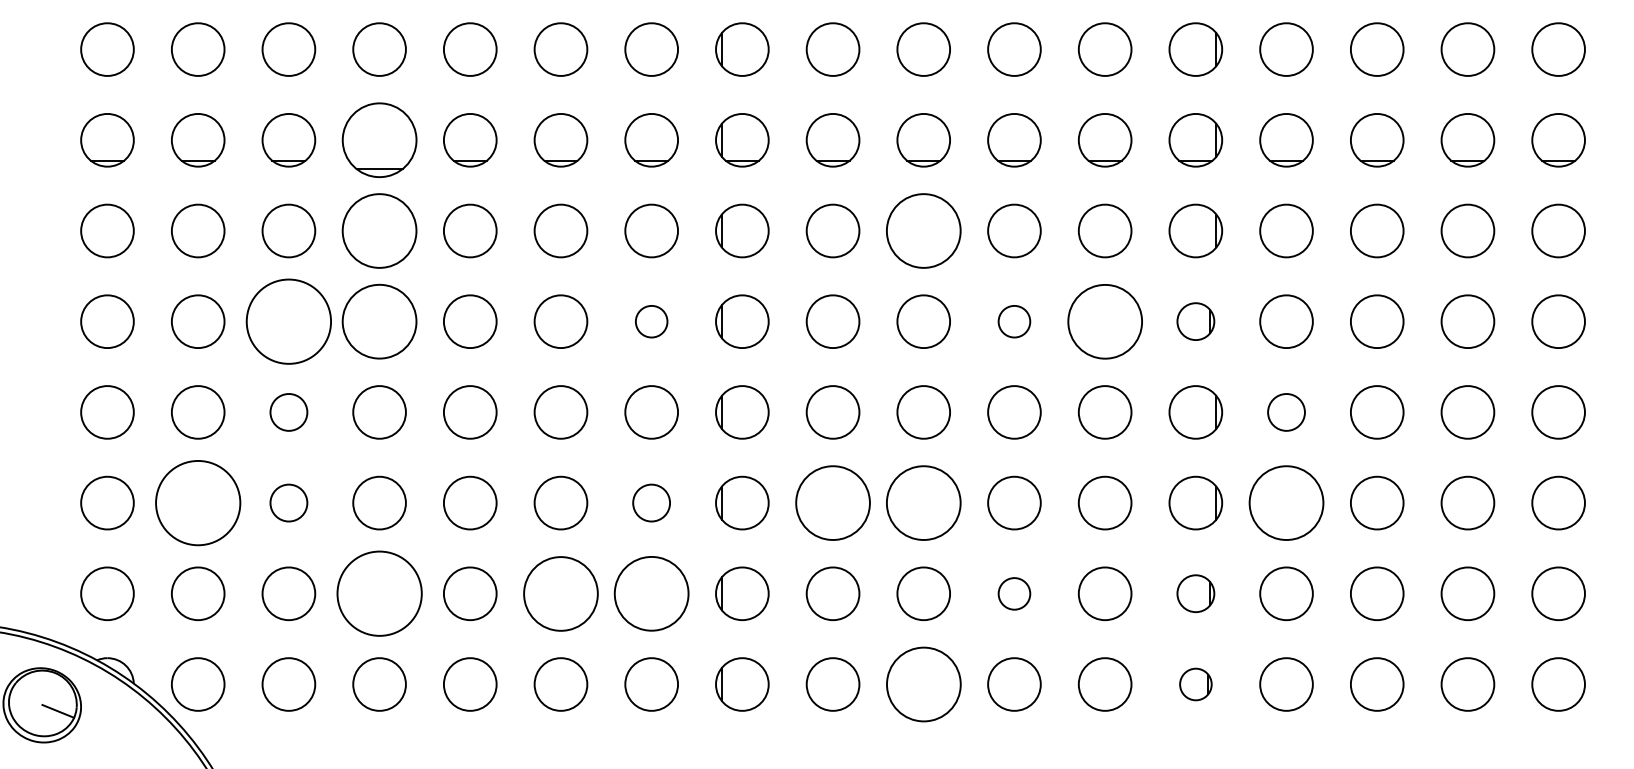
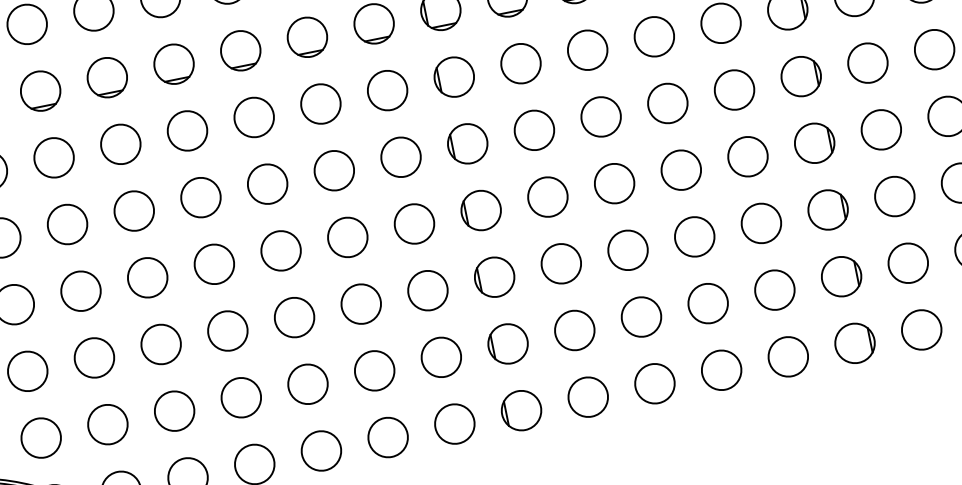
part: (379, 140) -> (174, 64), size x0.71
circle: (379, 230) -> (187, 130), size x0.71
circle: (923, 230) -> (587, 49), size x0.71
circle: (288, 321) -> (133, 210), size x0.62
circle: (379, 321) -> (200, 197), size x0.71
circle: (651, 321) -> (400, 157), size x1.67
circle: (1014, 321) -> (667, 103), size x1.67
circle: (1104, 321) -> (734, 89), size x0.71
part: (1195, 321) -> (800, 76), size x1.43
circle: (288, 412) -> (147, 277), size x1.43
circle: (1286, 412) -> (881, 129), size x1.43
circle: (197, 502) -> (93, 357), size x0.62
circle: (288, 502) -> (160, 344), size x1.43
circle: (651, 502) -> (427, 290), size x1.43
circle: (832, 502) -> (560, 263), size x0.71
circle: (923, 502) -> (627, 249), size x0.71
circle: (1286, 502) -> (894, 196), size x0.71
circle: (379, 593) -> (241, 397), size x0.62
circle: (560, 593) -> (374, 370), size x0.71
circle: (651, 593) -> (441, 357), size x0.71
circle: (1014, 593) -> (708, 303), size x1.67
part: (1195, 593) -> (841, 276), size x1.43
circle: (923, 684) -> (654, 383), size x0.71
part: (1195, 684) -> (854, 343), size x1.67

